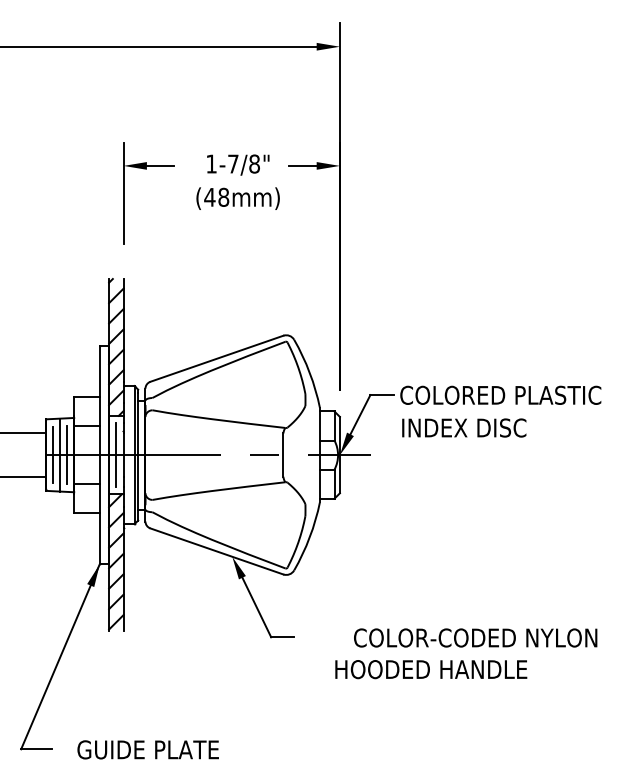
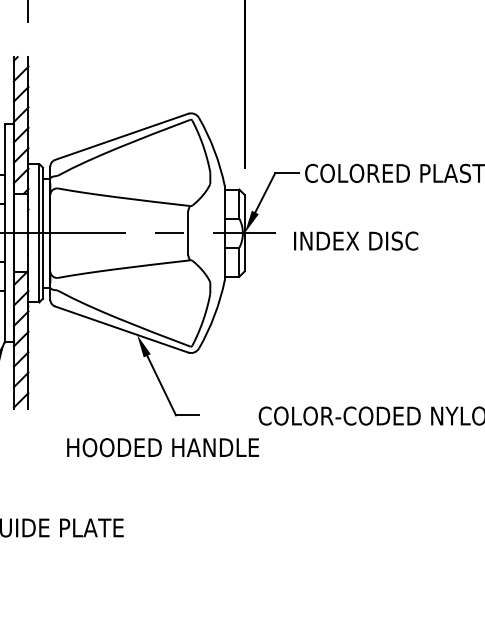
text: (464, 427) -> (356, 240), moved
line: (116, 455) -> (21, 233), removed
text: (431, 669) -> (163, 447), moved

